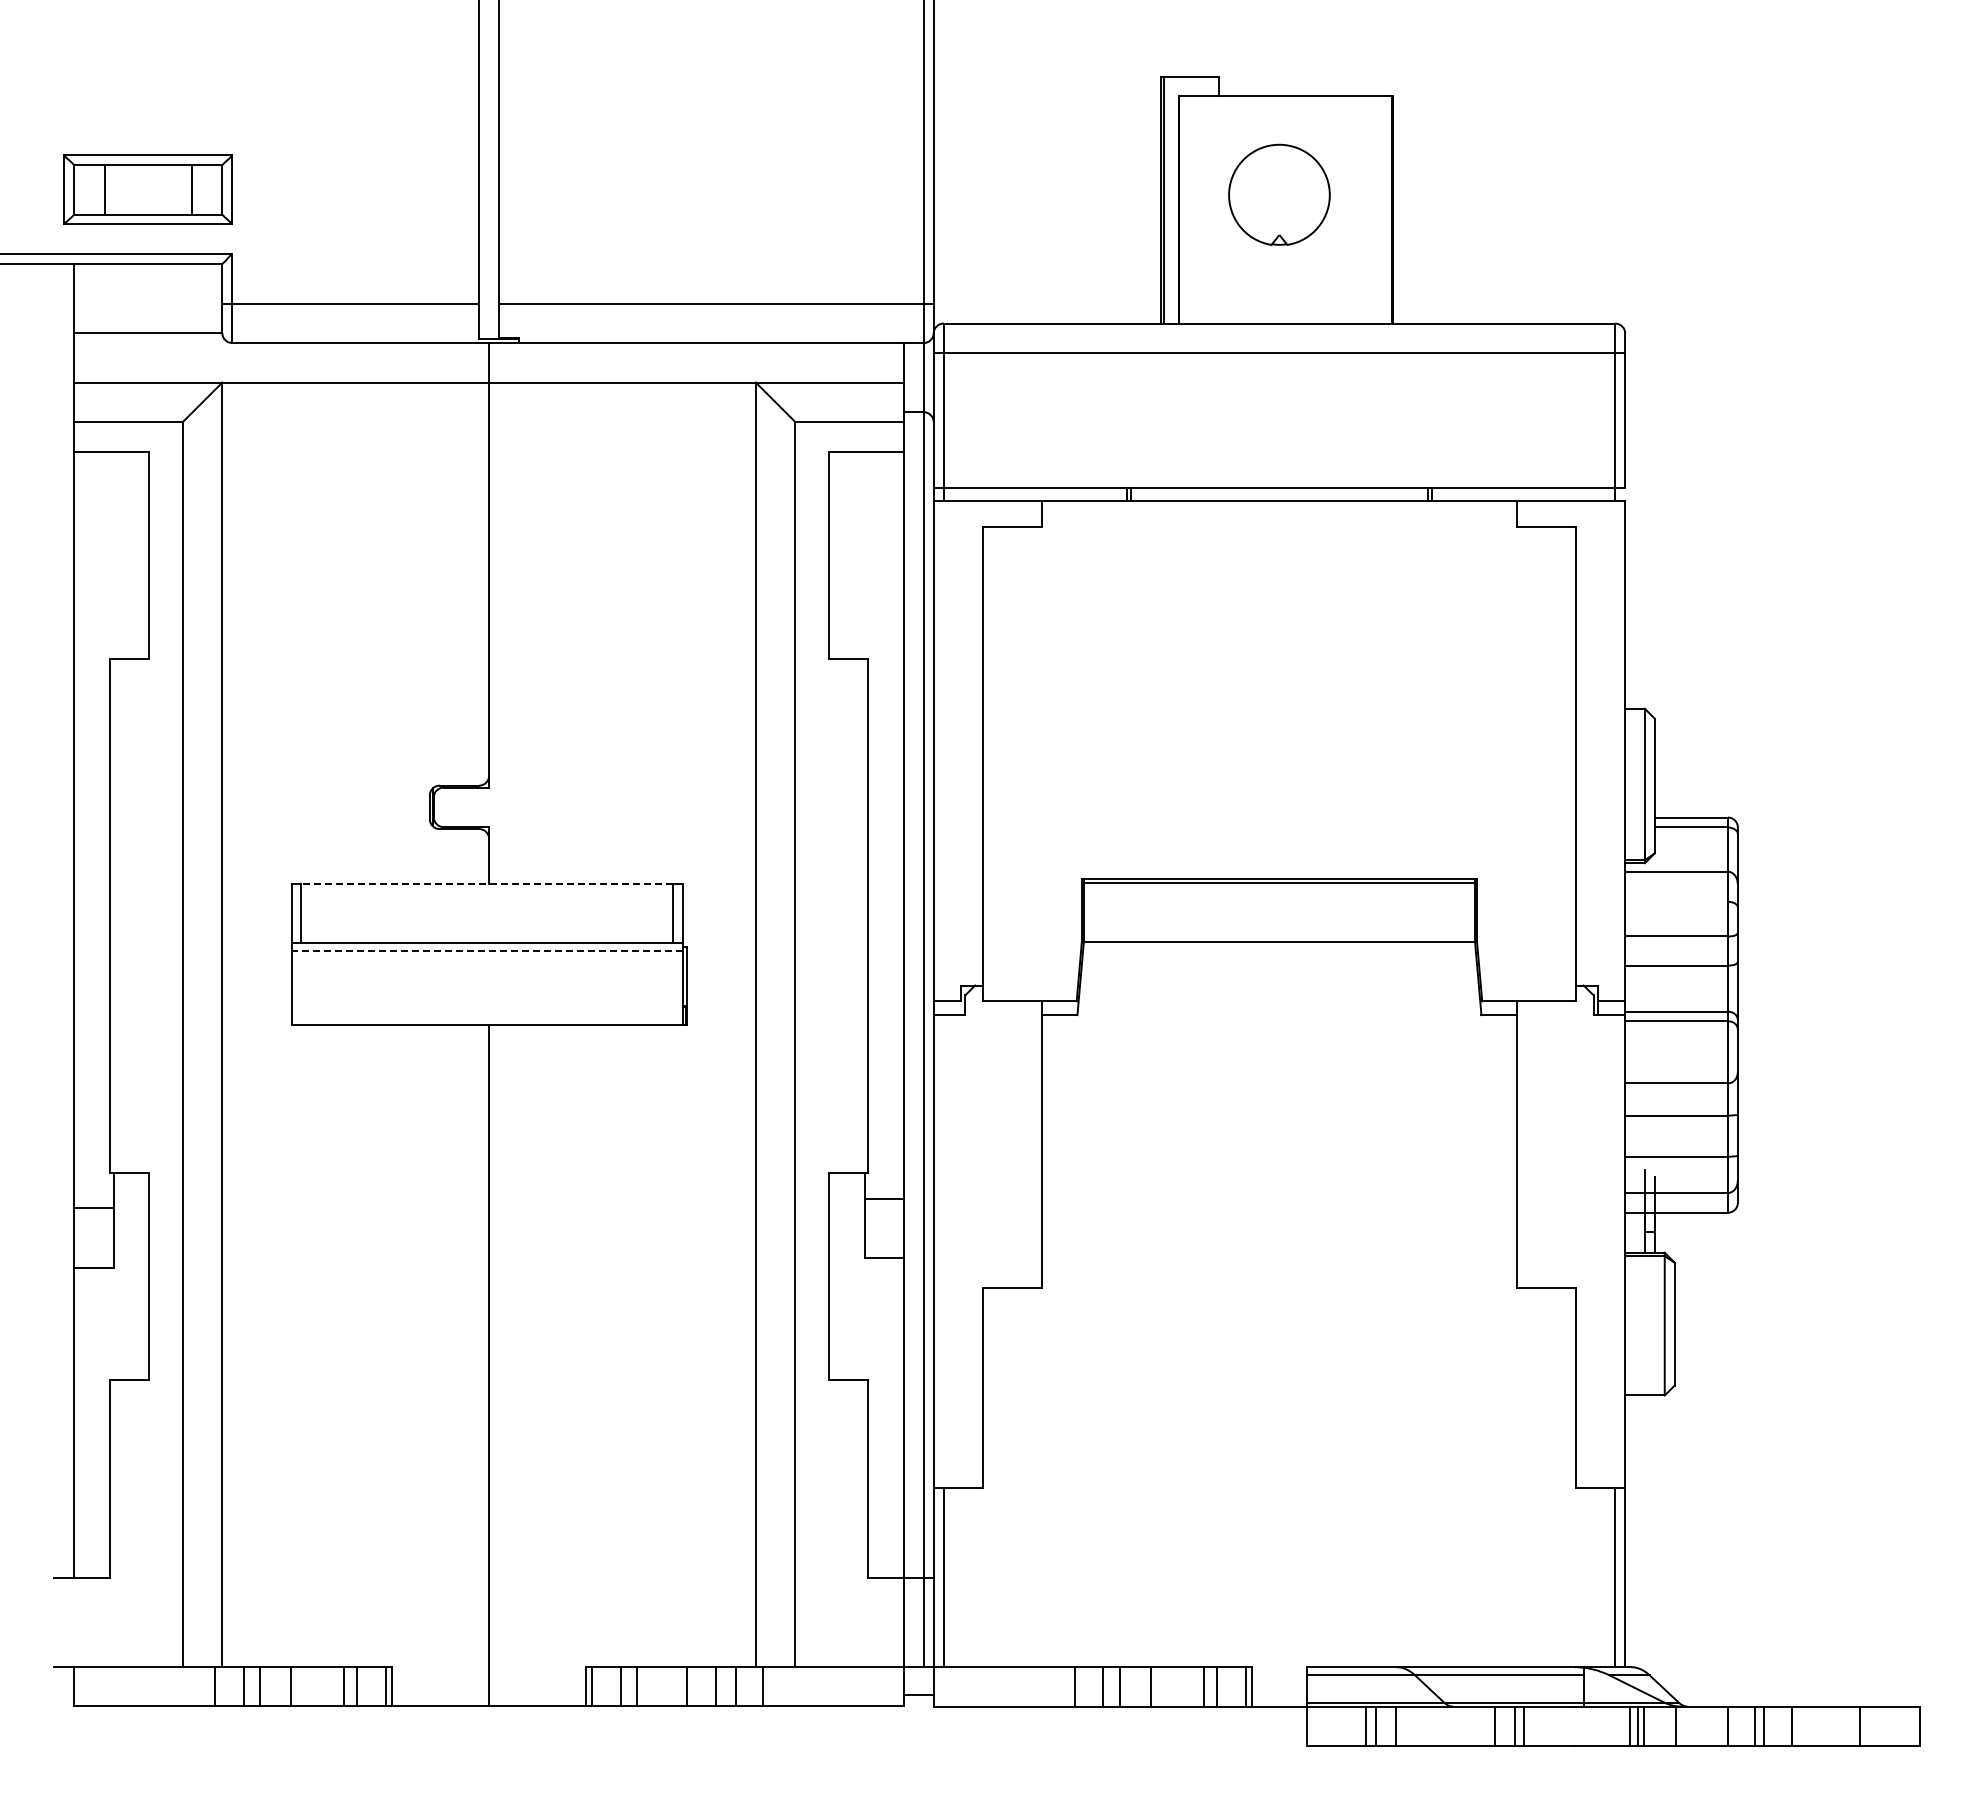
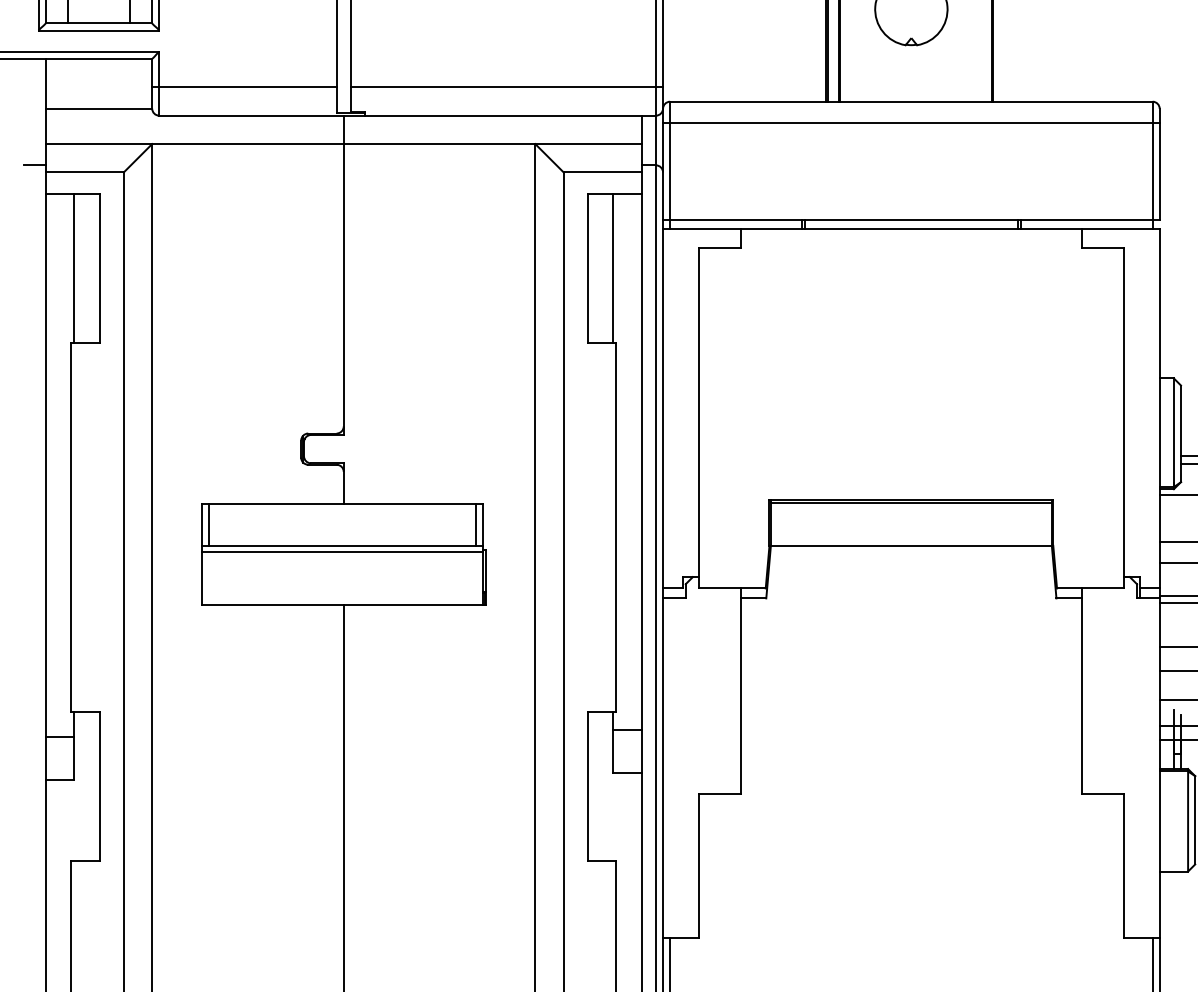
line: (59, 412) -> (35, 165), added
line: (113, 555) -> (73, 268), added
line: (864, 555) -> (613, 268), added
line: (487, 883) -> (342, 503), dashed -> solid
line: (487, 950) -> (342, 551), dashed -> solid

